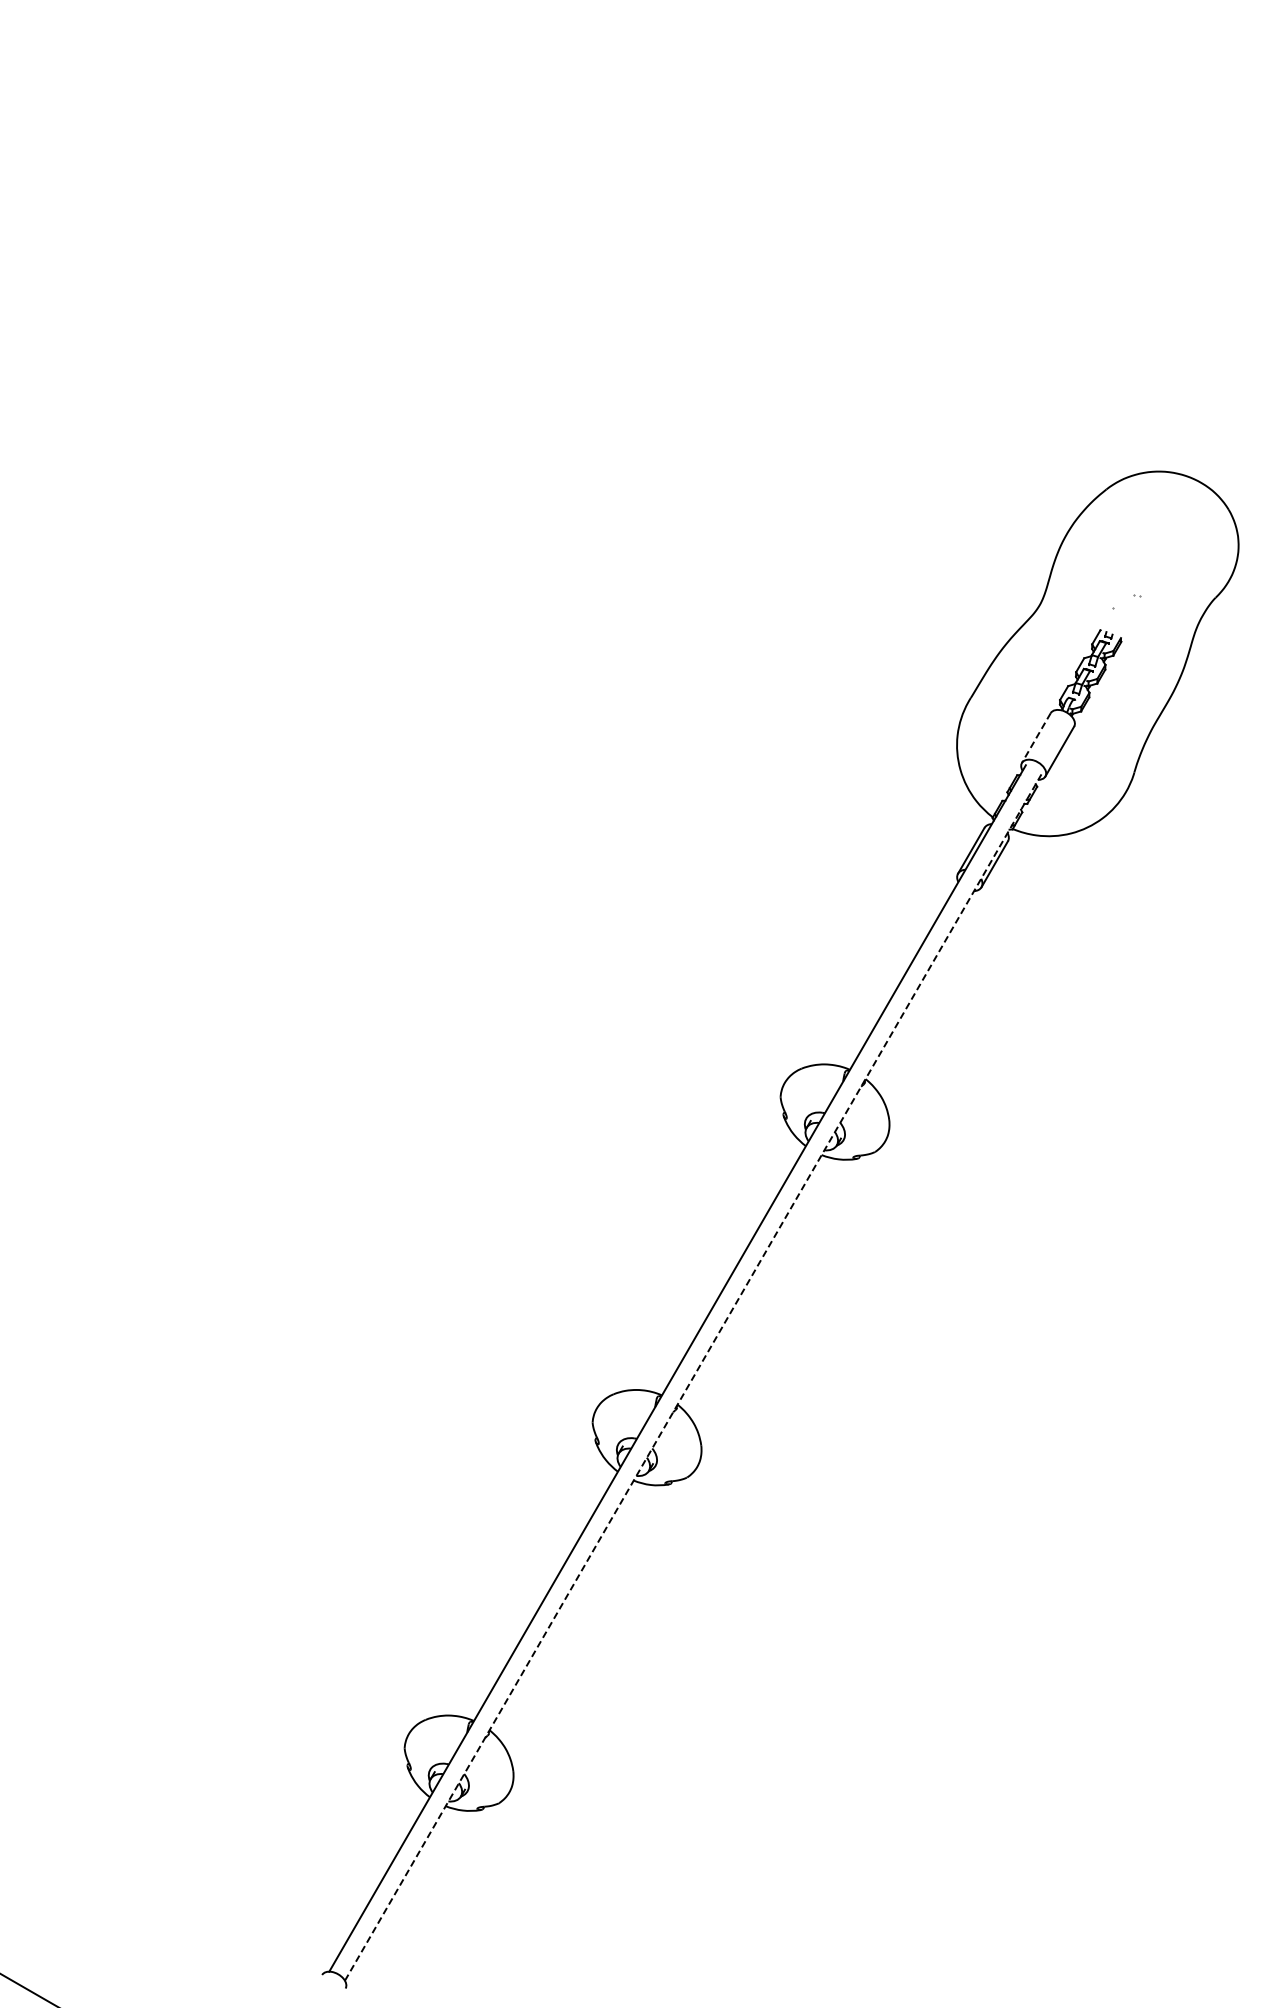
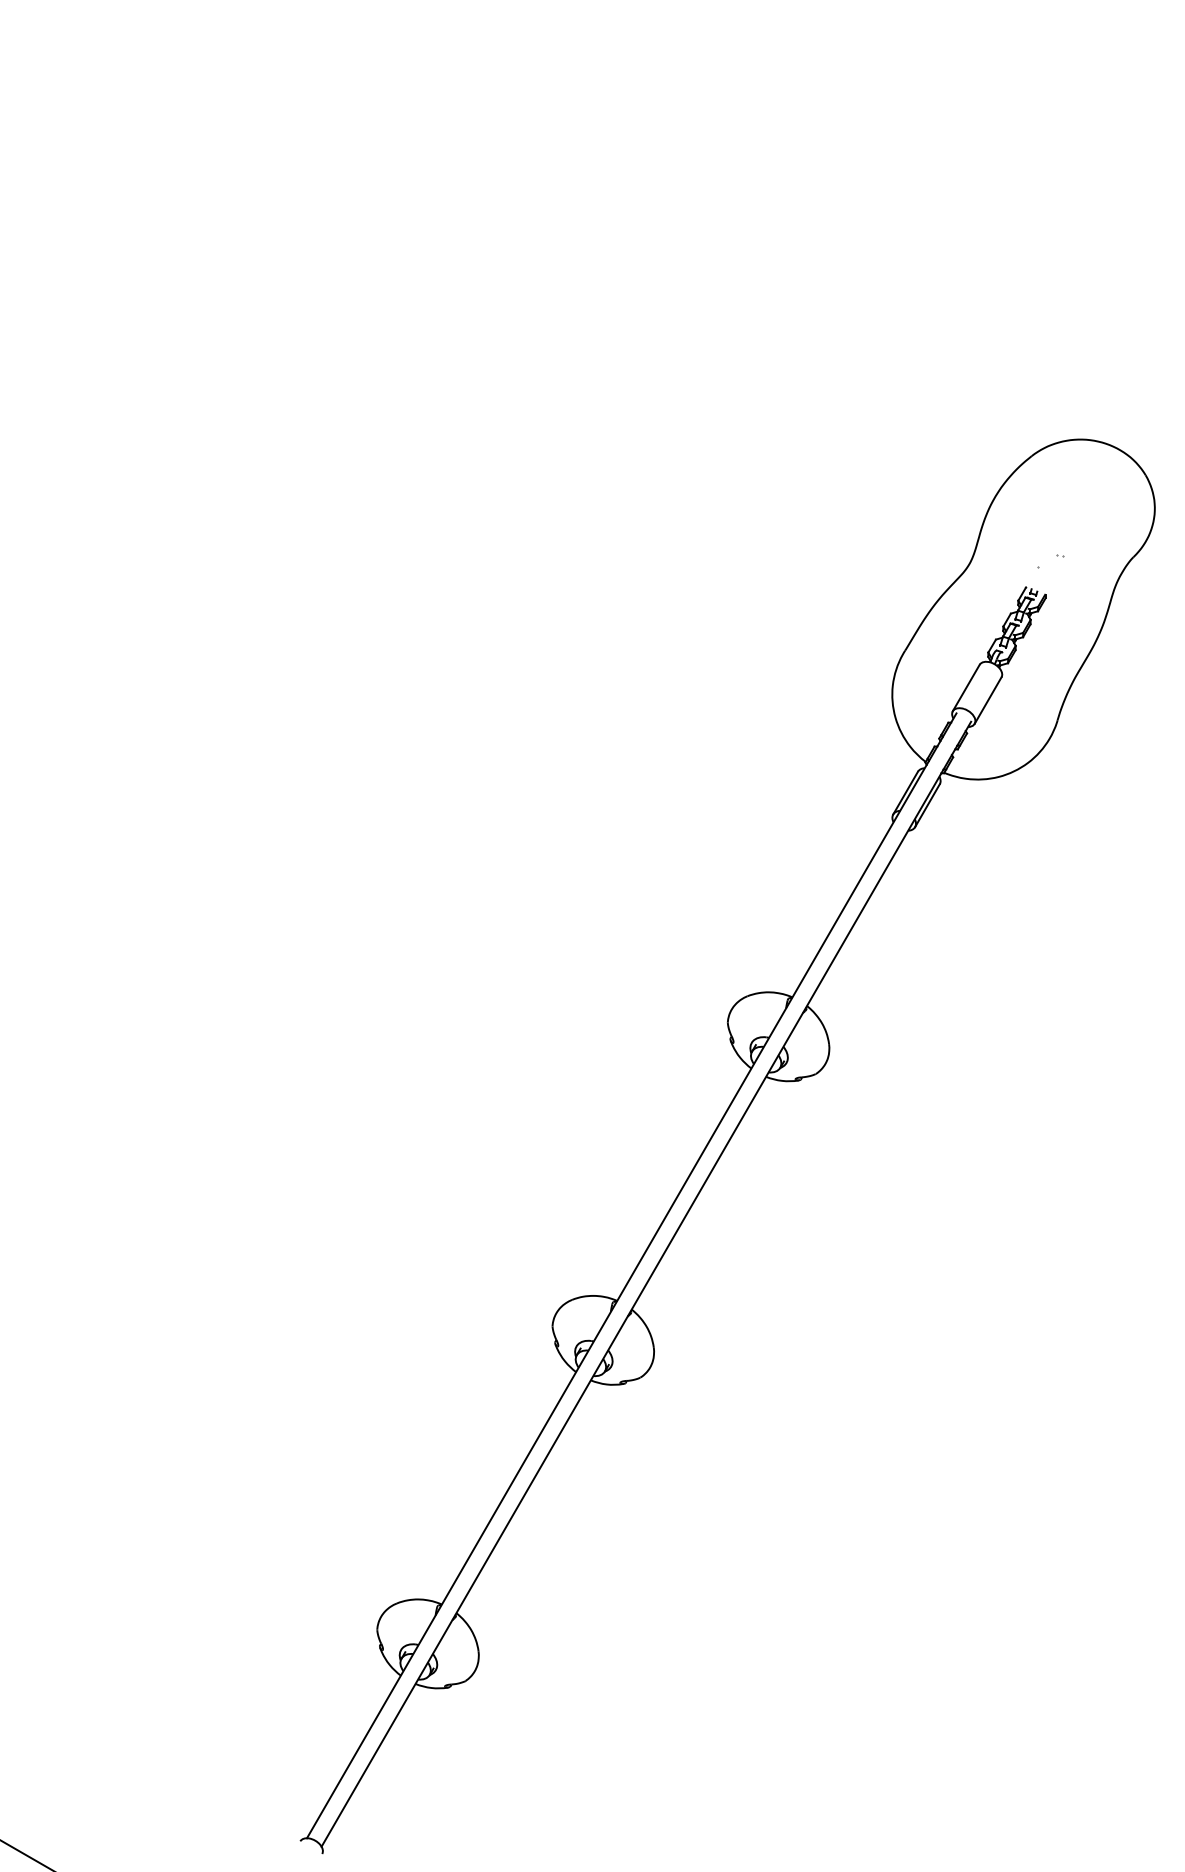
line: (1036, 738) -> (966, 688), dashed -> solid
line: (693, 1377) -> (646, 1284), dashed -> solid

